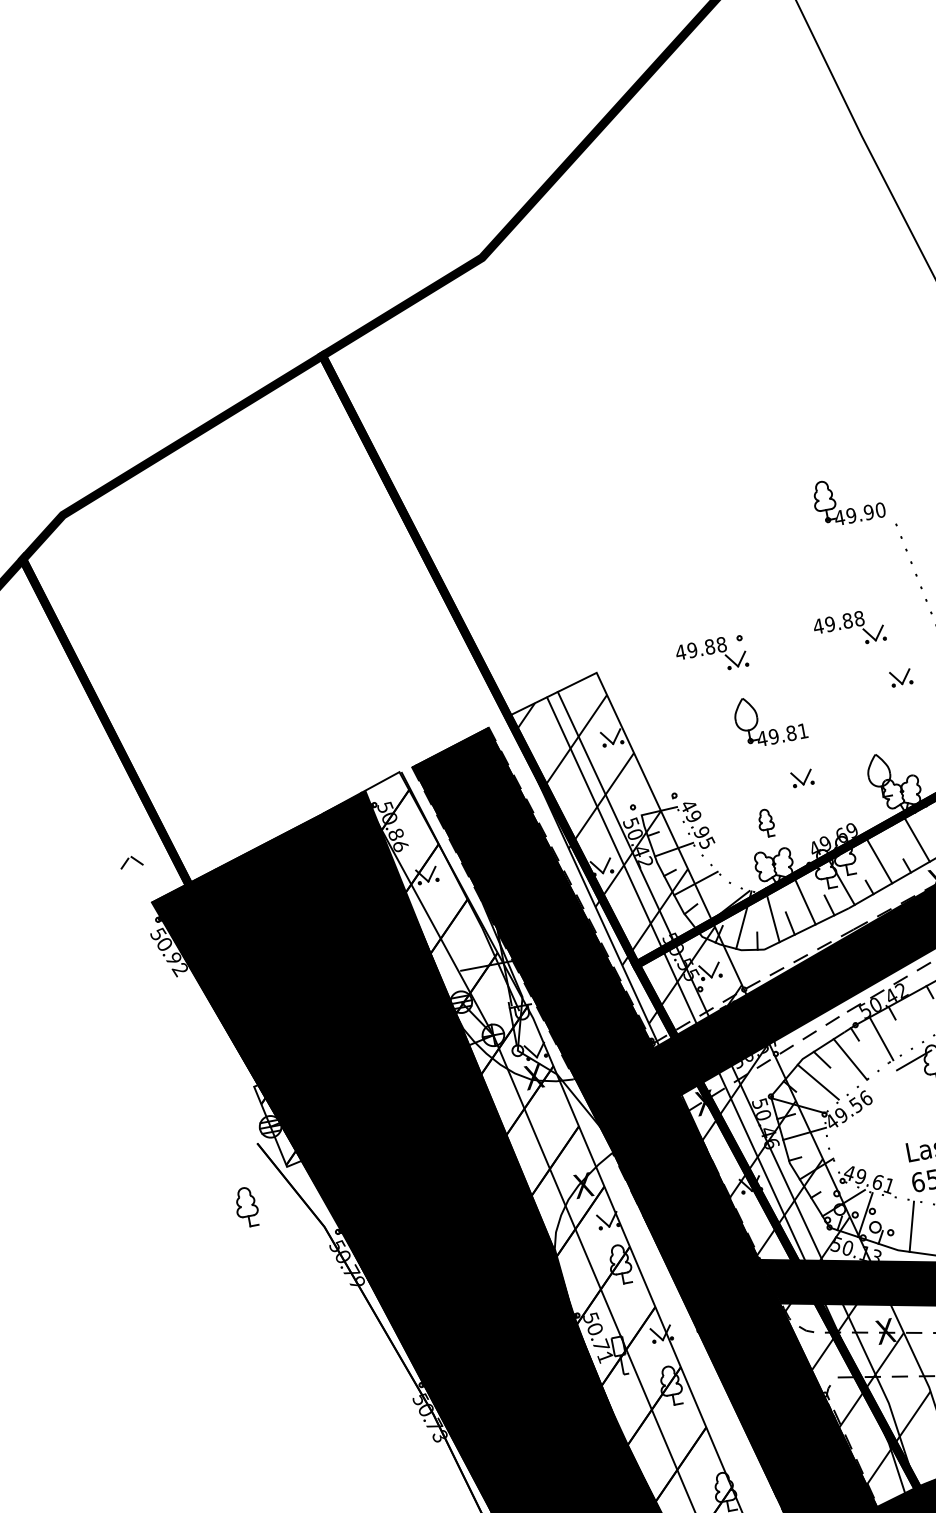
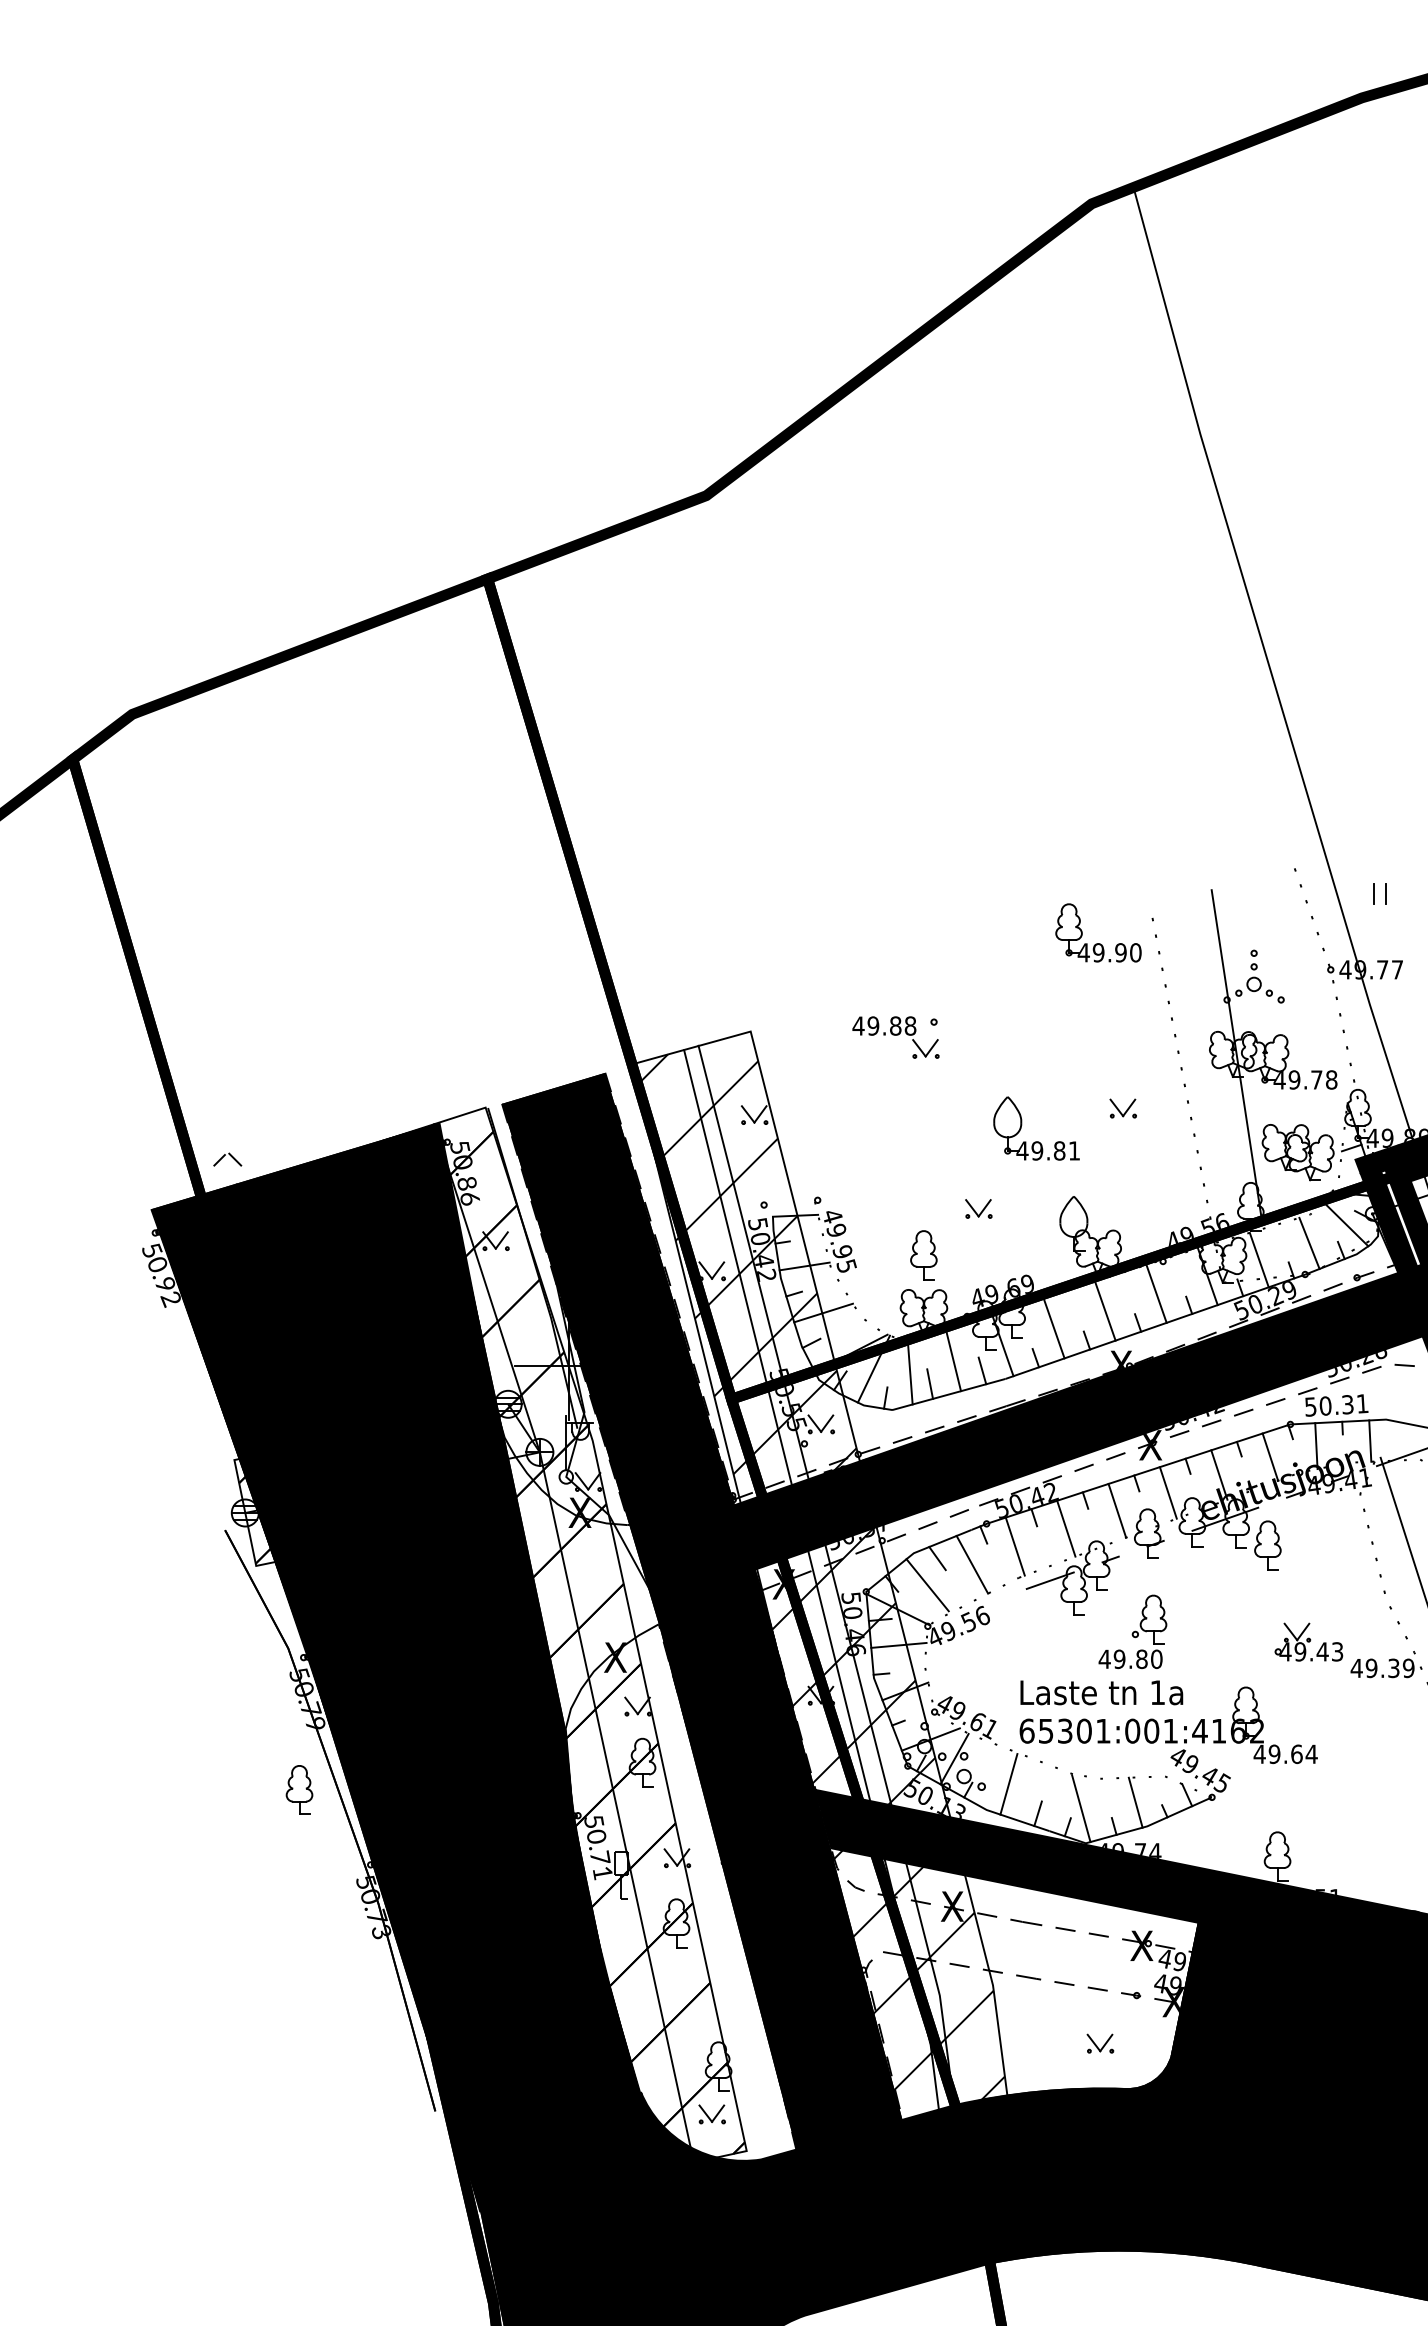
part: (849, 508) -> (1098, 943), moved
part: (849, 629) -> (1070, 1037), removed
part: (771, 729) -> (1036, 1141), moved
part: (765, 823) -> (923, 1255), size x1.43
part: (131, 861) -> (227, 1159), moved
line: (919, 1016) -> (1066, 1528), added
part: (246, 1206) -> (299, 1789), moved

